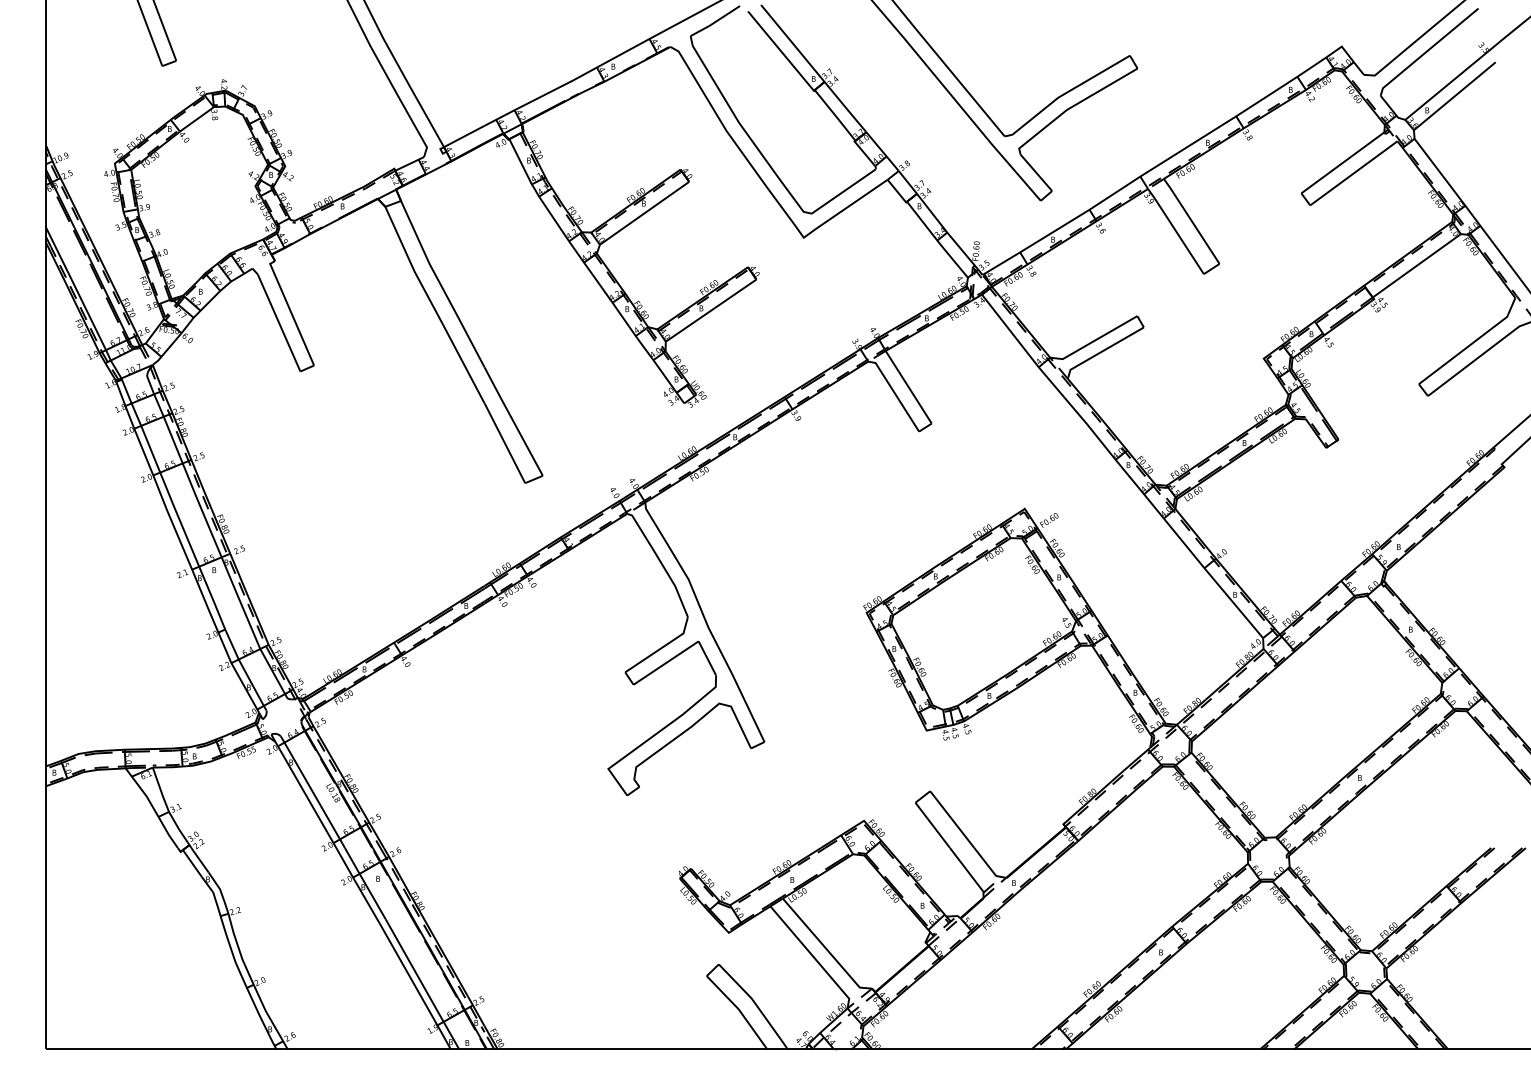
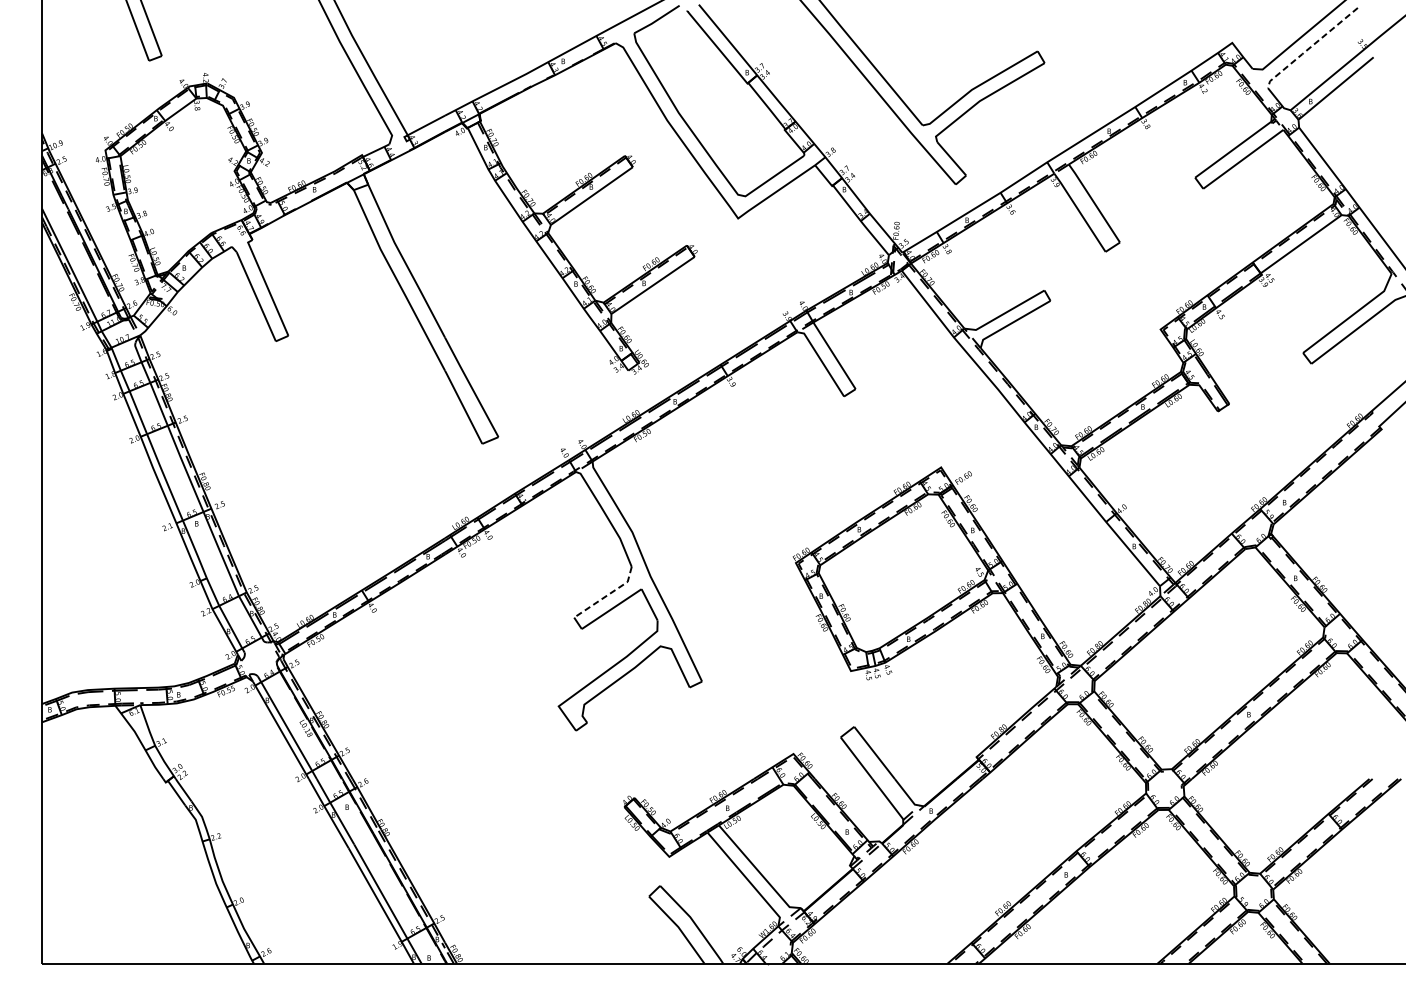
line: (1426, 51) -> (1310, 47), solid -> dashed
line: (661, 648) -> (607, 595), solid -> dashed

